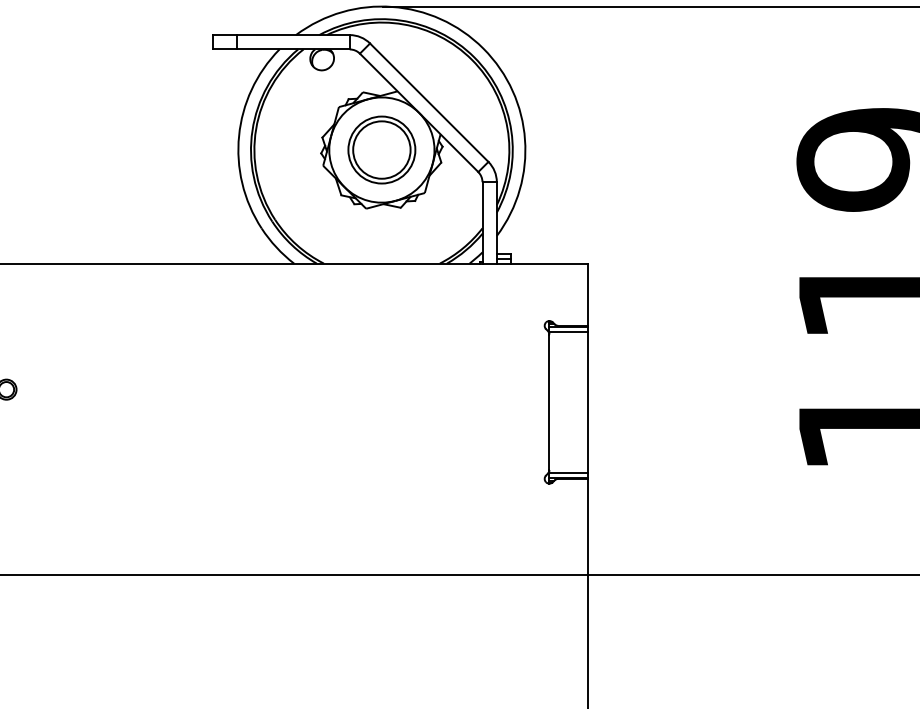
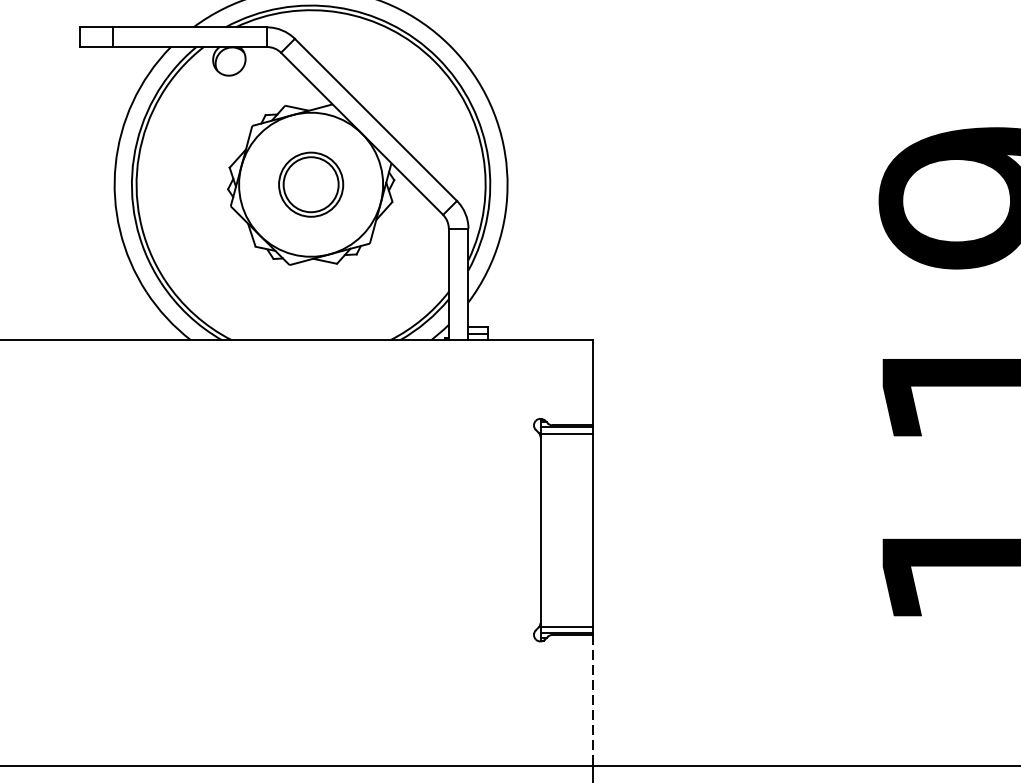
part: (381, 149) -> (310, 183), size x0.7
line: (587, 526) -> (592, 700), solid -> dashed

